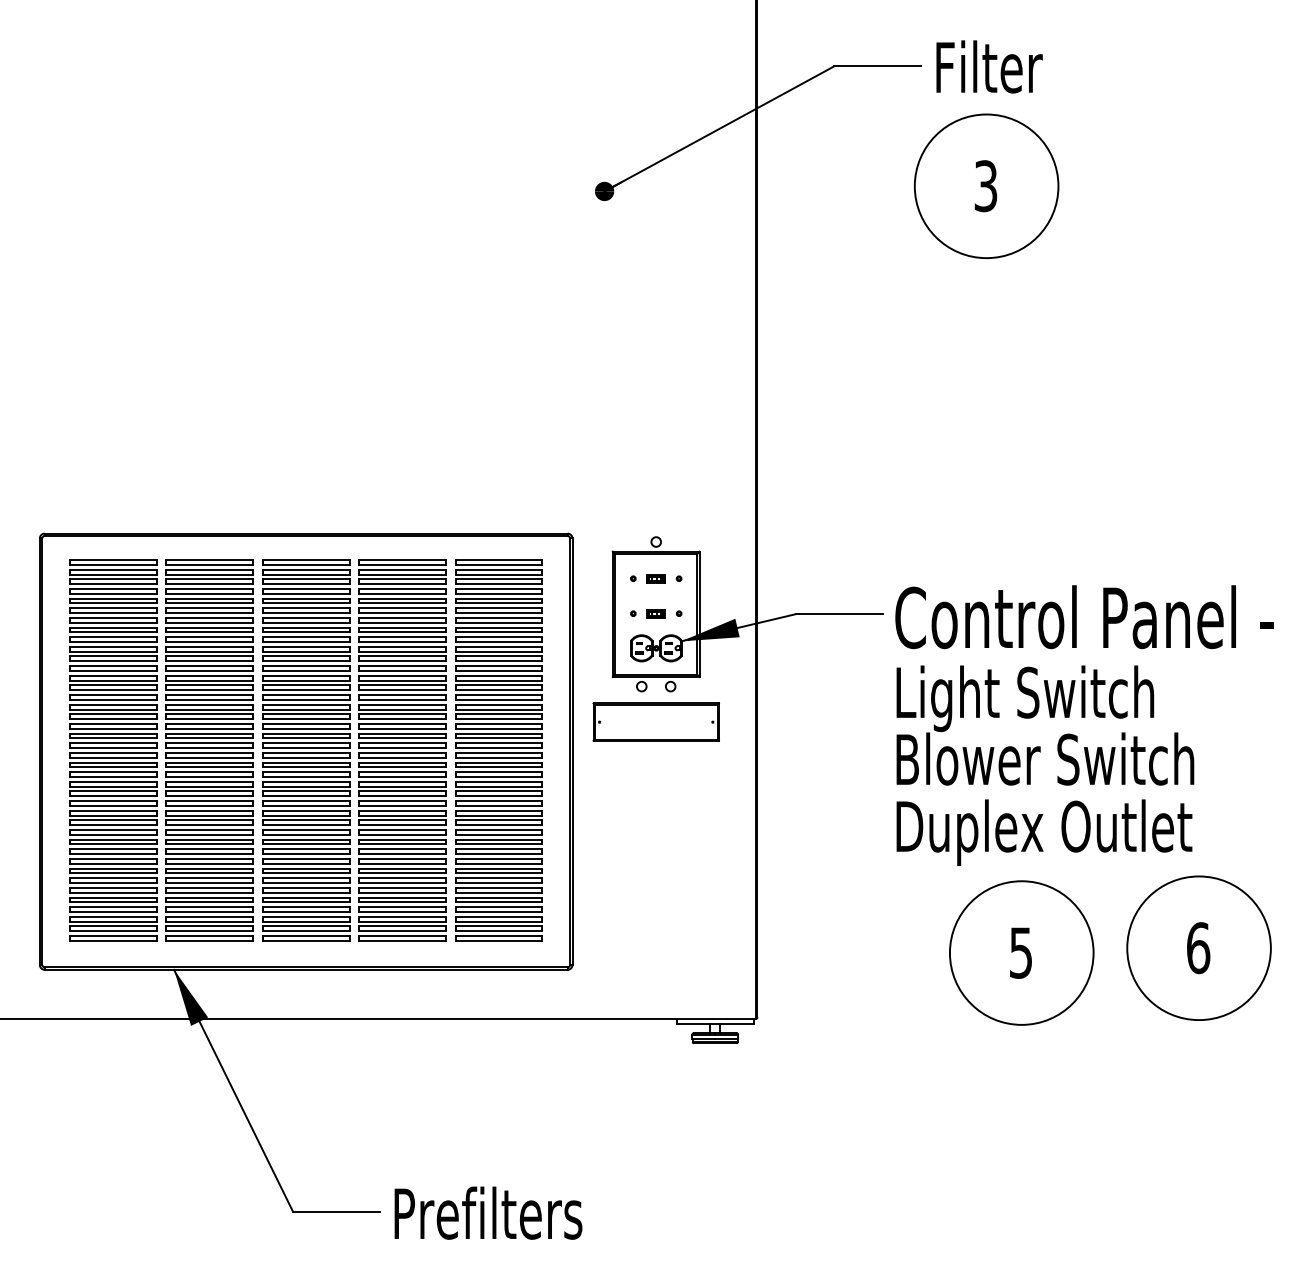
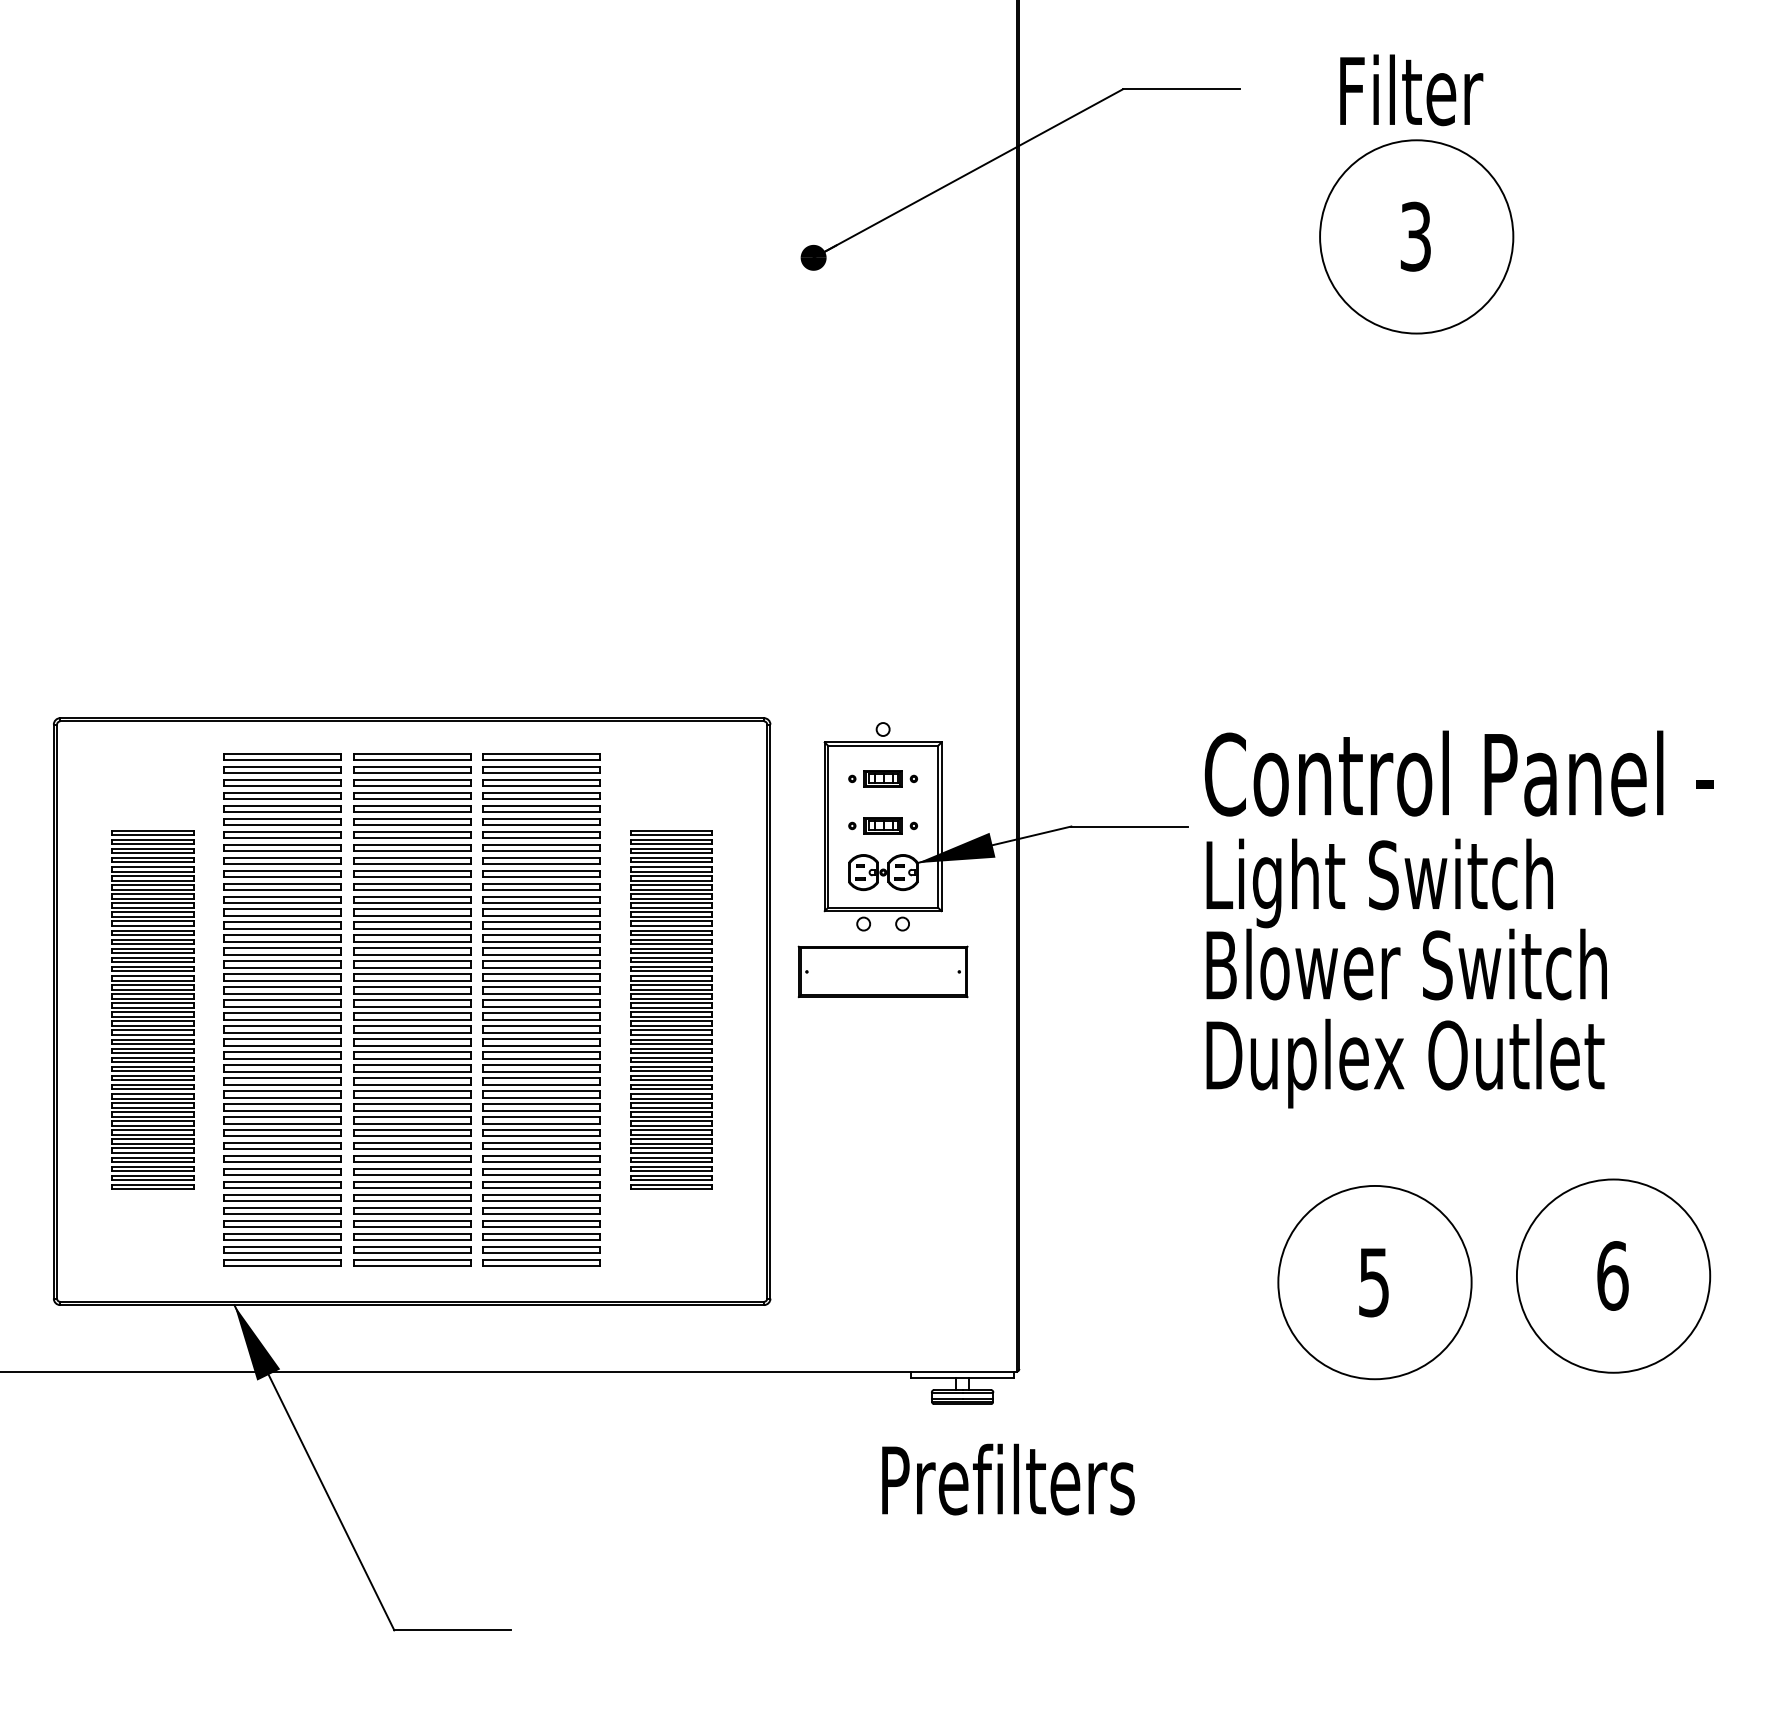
text: (989, 67) -> (1411, 90), moved
part: (986, 186) -> (1416, 236), moved
part: (655, 578) -> (882, 778), size x1.6
part: (655, 613) -> (882, 825), size x1.6
text: (1083, 725) -> (1458, 919), moved
part: (113, 750) -> (152, 1009), size x0.7
part: (498, 750) -> (671, 1009), size x0.7
text: (488, 1213) -> (1008, 1479), moved

